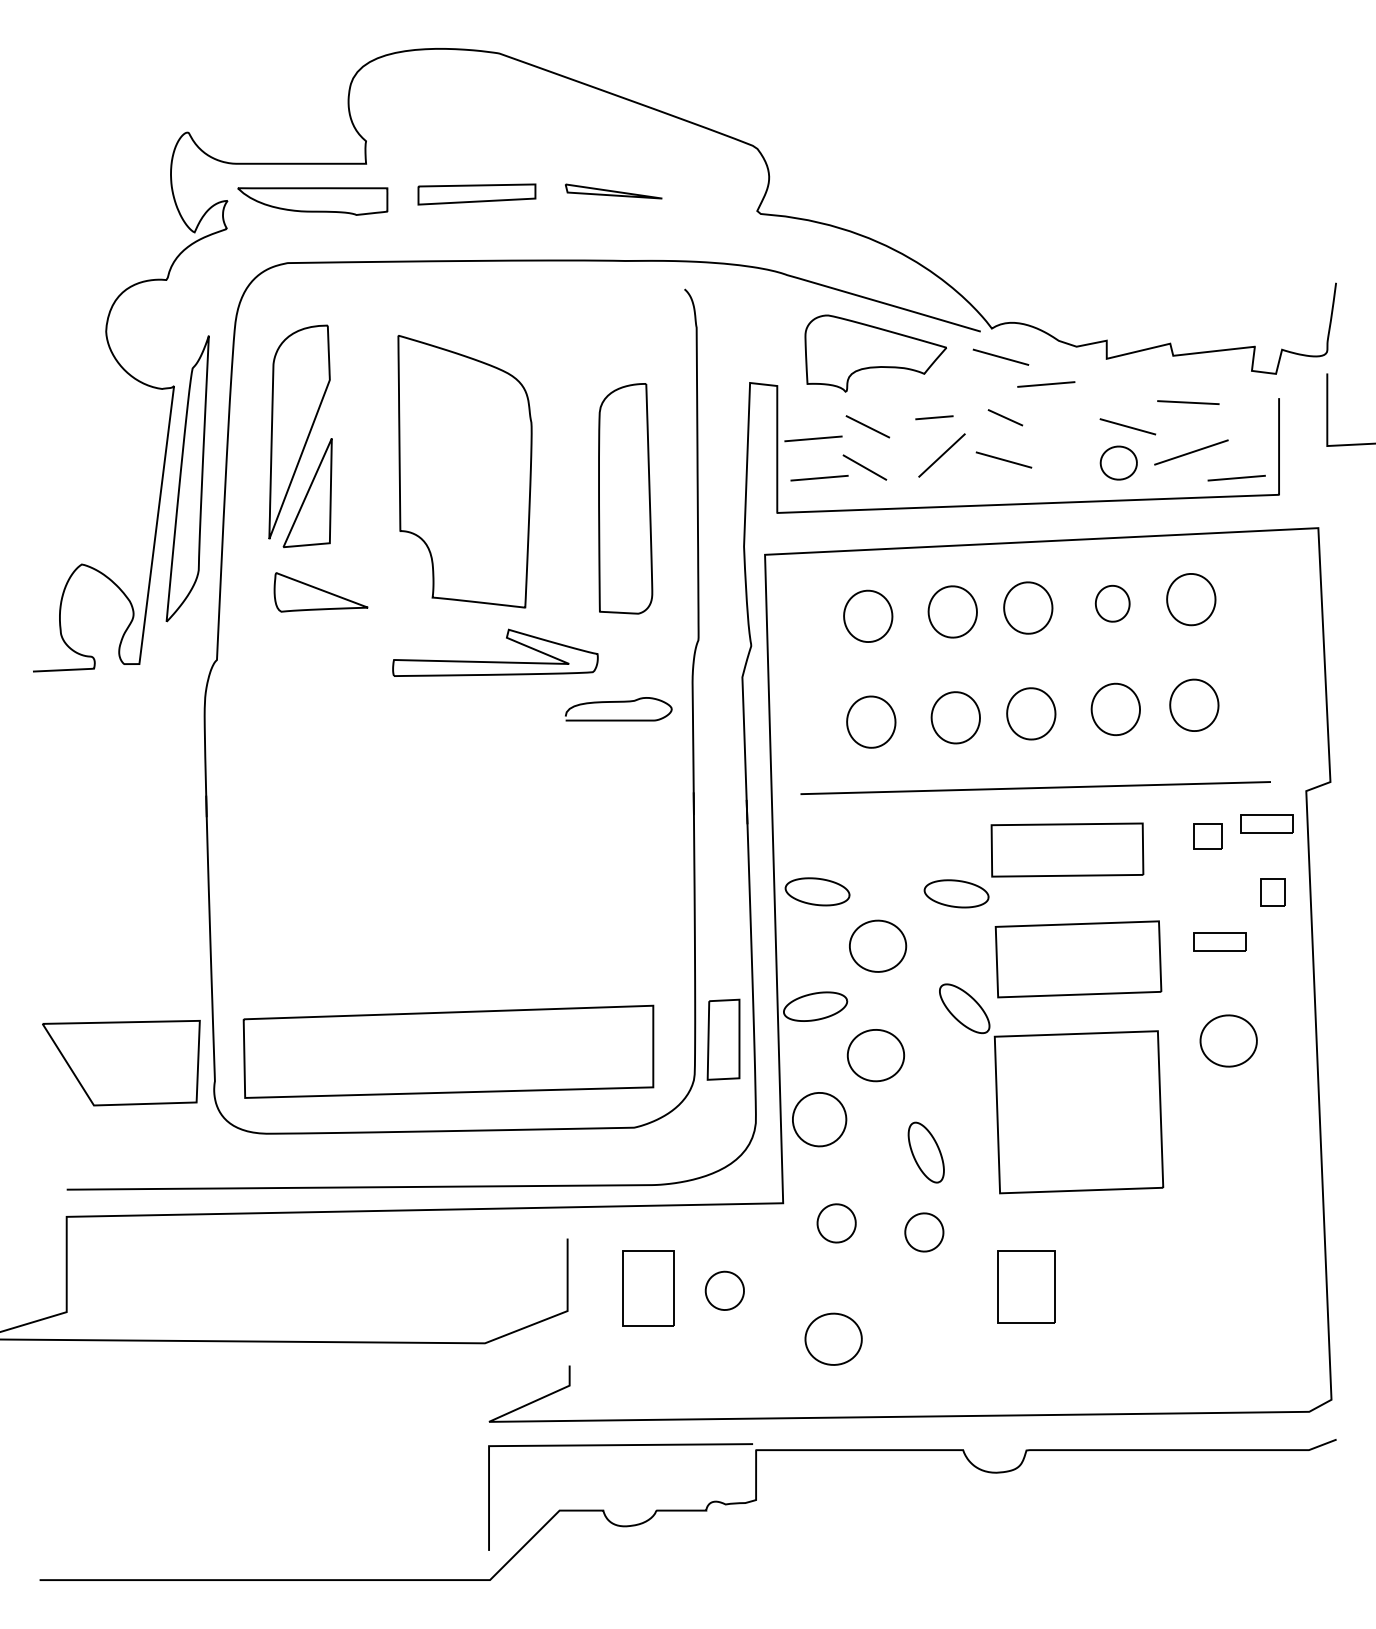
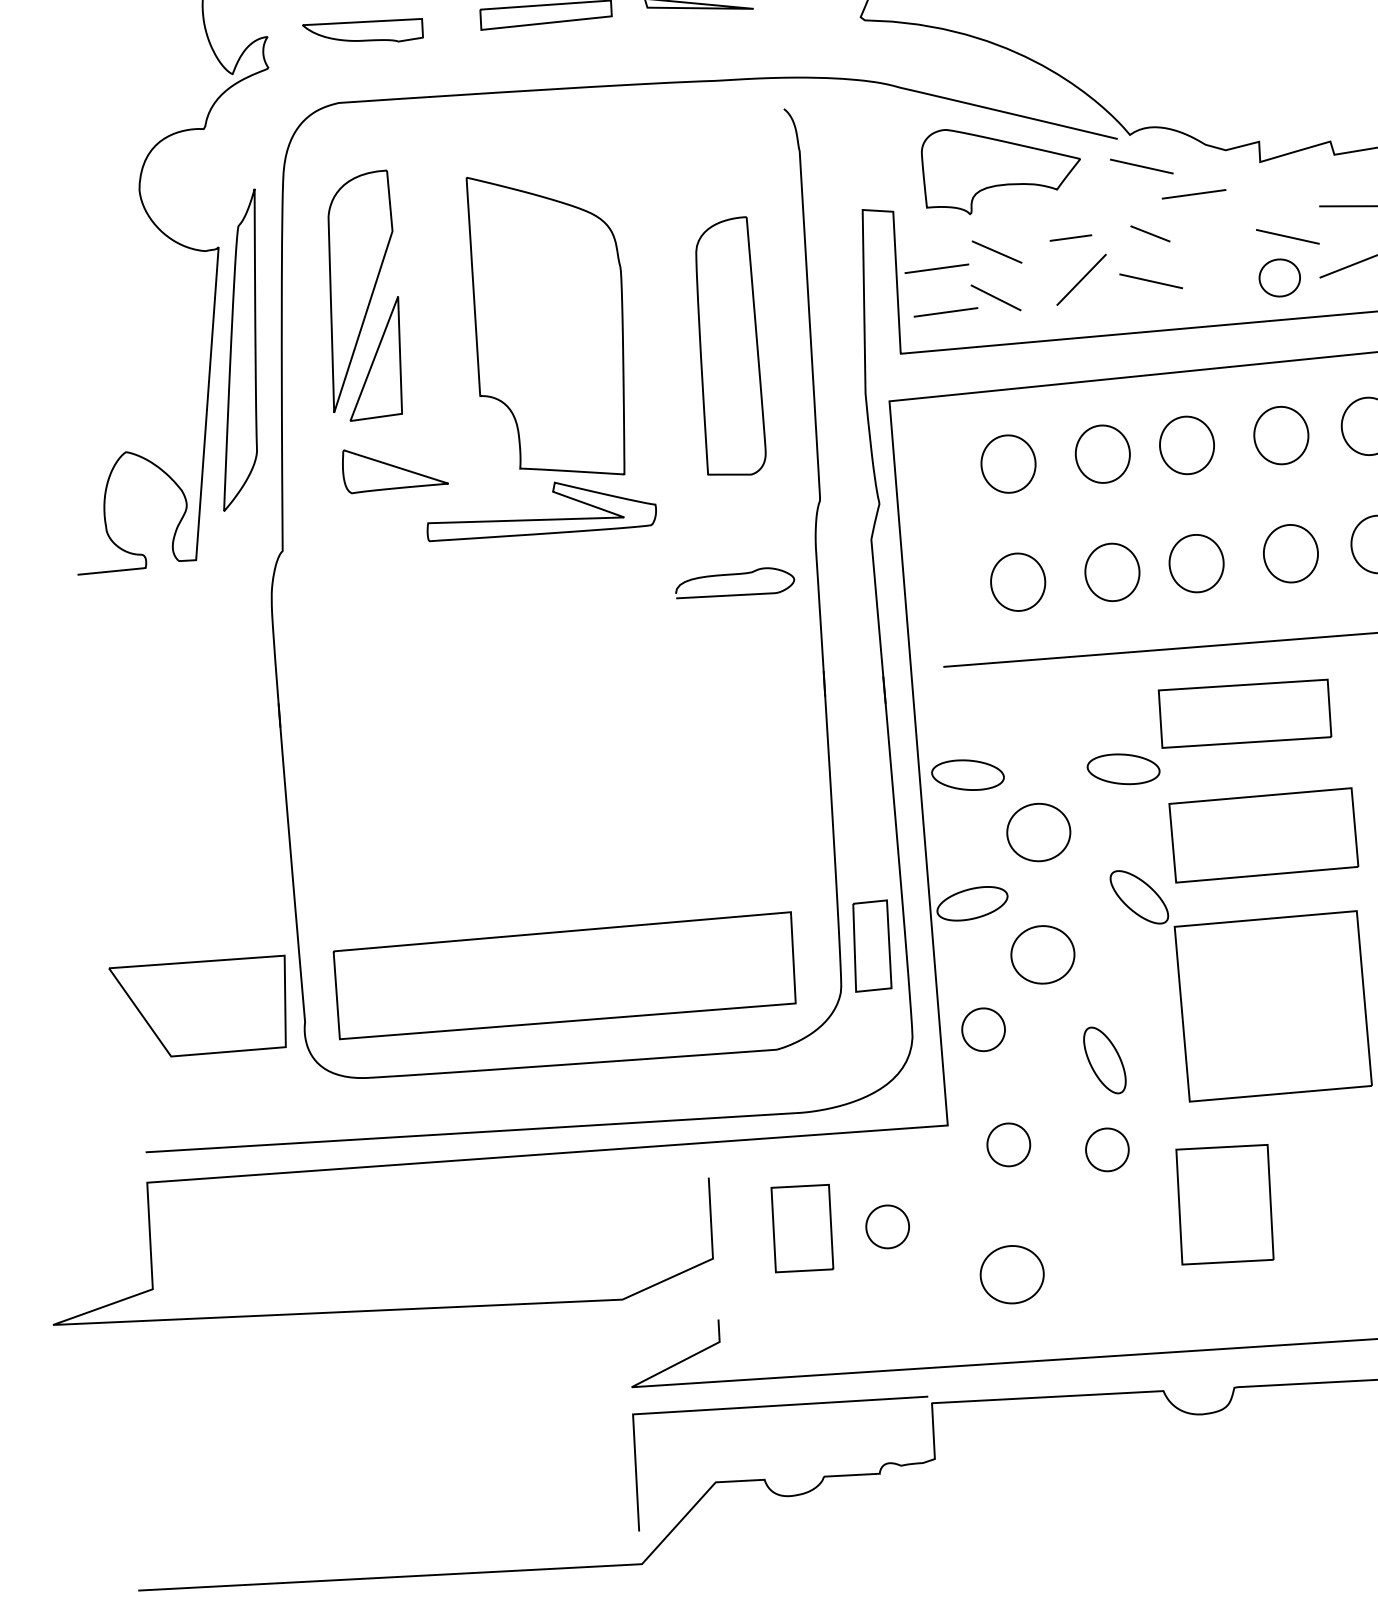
part: (312, 201) -> (362, 32), size x0.71
part: (1112, 603) -> (1280, 435), size x1.43
part: (495, 661) -> (541, 518), moved
part: (819, 1119) -> (983, 1029), size x0.71
part: (1026, 1286) -> (1224, 1204), size x1.43

